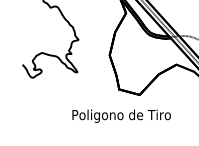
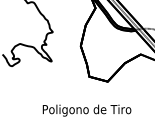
text: (121, 115) -> (86, 109), moved

